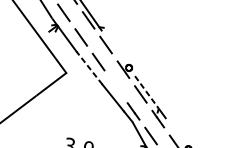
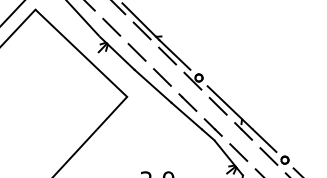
line: (112, 44) -> (174, 54), added
line: (89, 68) -> (153, 86), dashed -> solid
line: (115, 86) -> (187, 102), added
line: (146, 92) -> (224, 102), dashed -> solid
line: (174, 129) -> (264, 140), added

